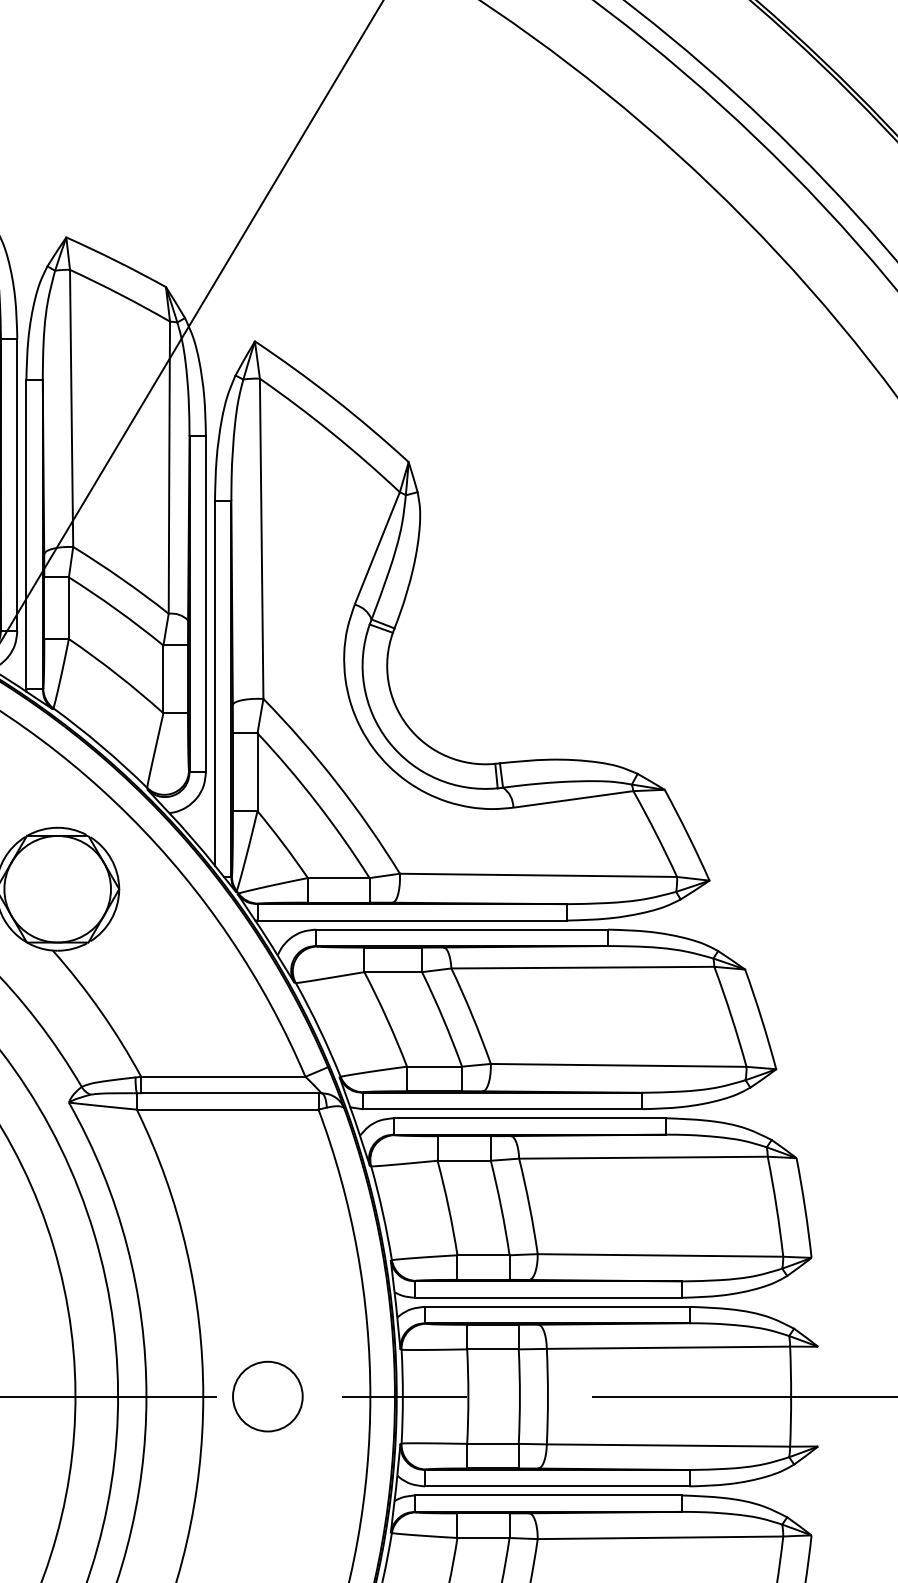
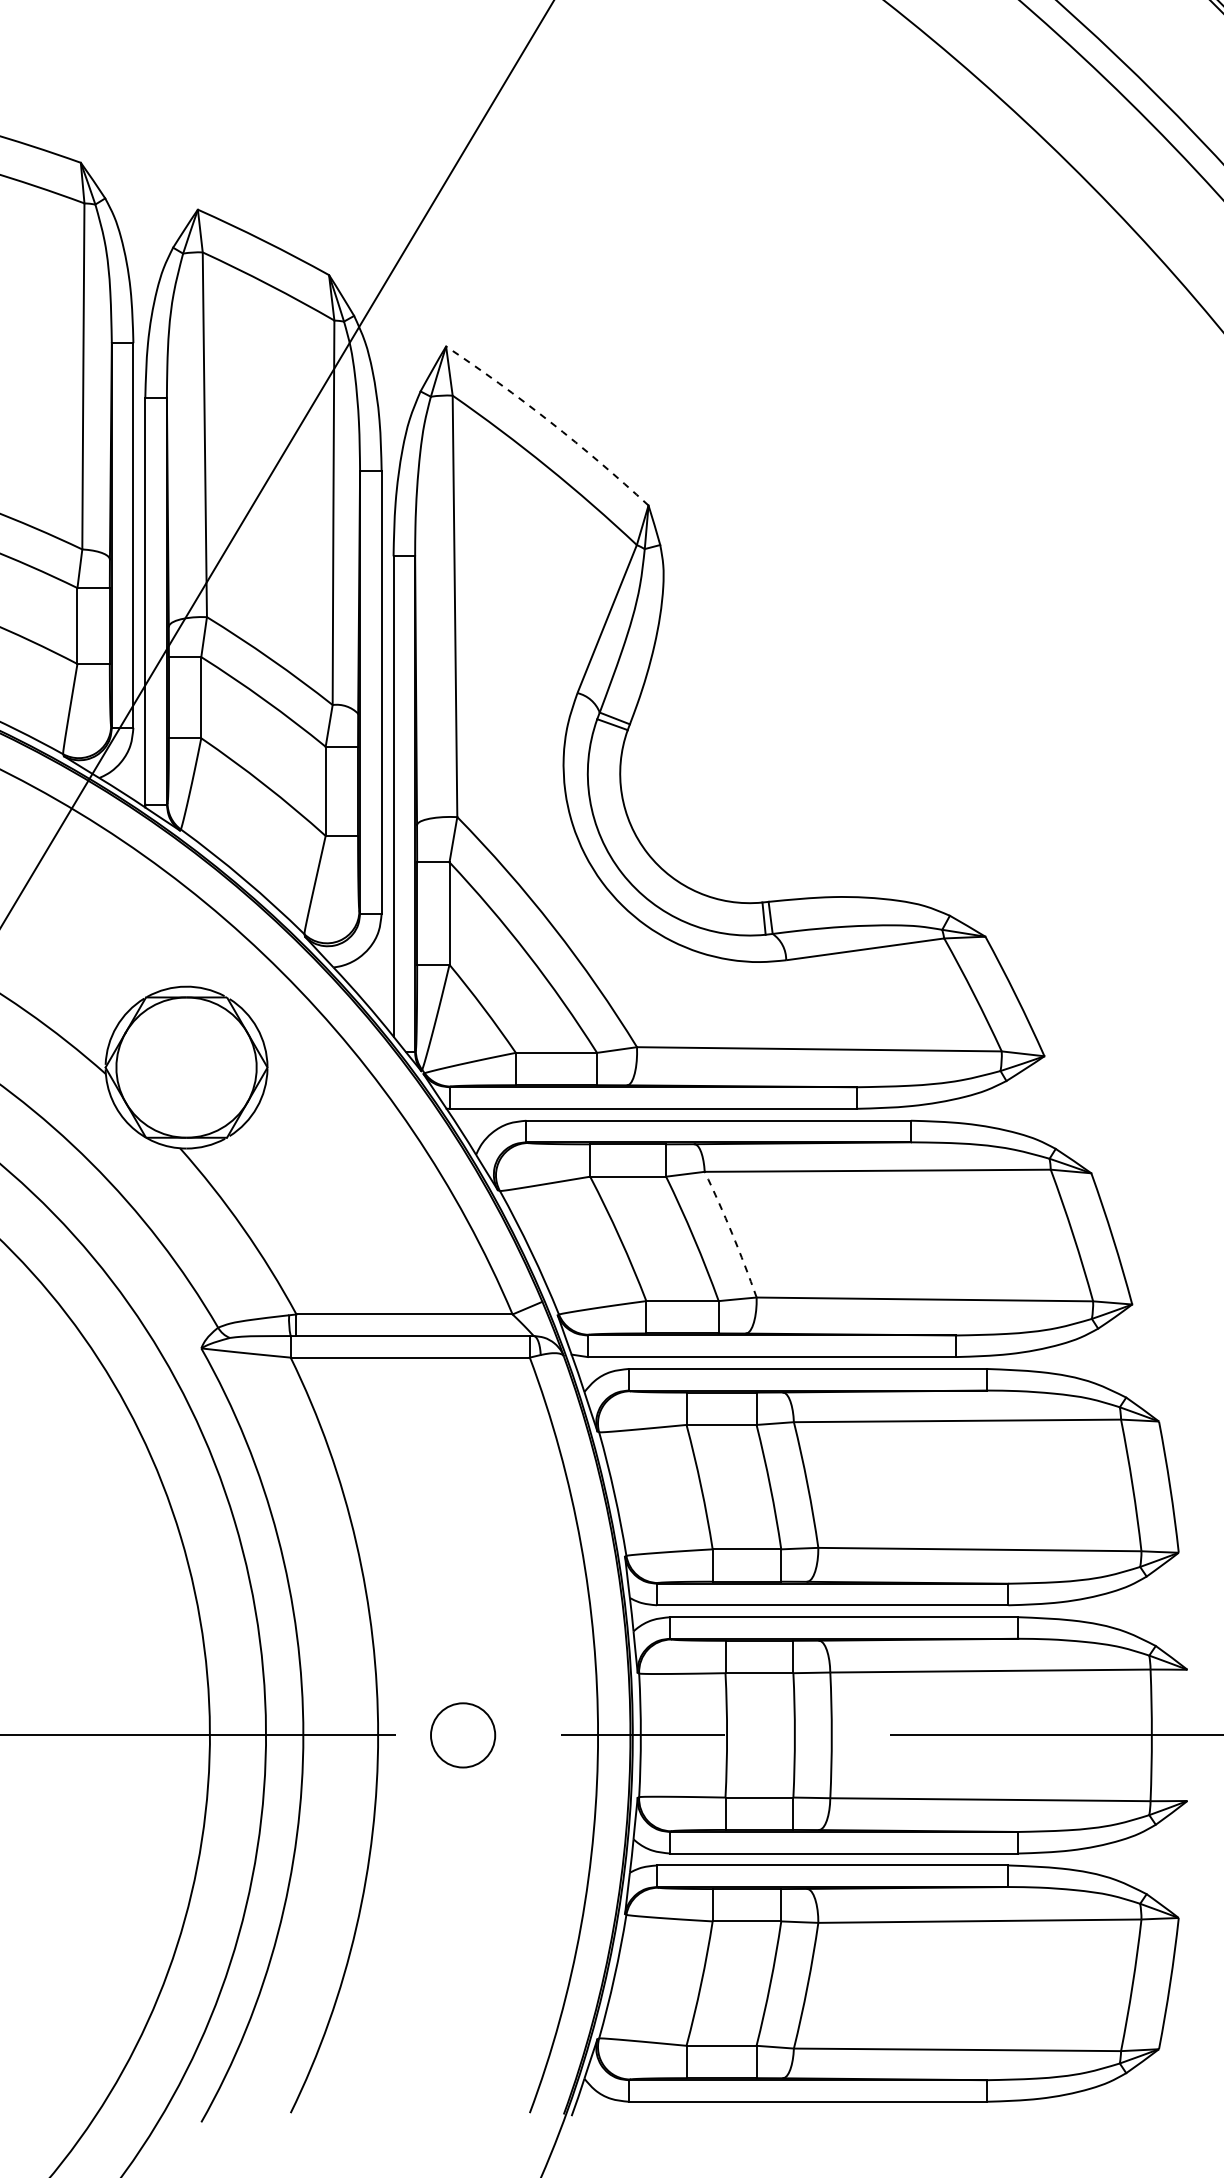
arc: (334, 399) -> (550, 422), solid -> dashed
arc: (472, 1016) -> (732, 1234), solid -> dashed
circle: (267, 1396) -> (462, 1735), size x0.7

